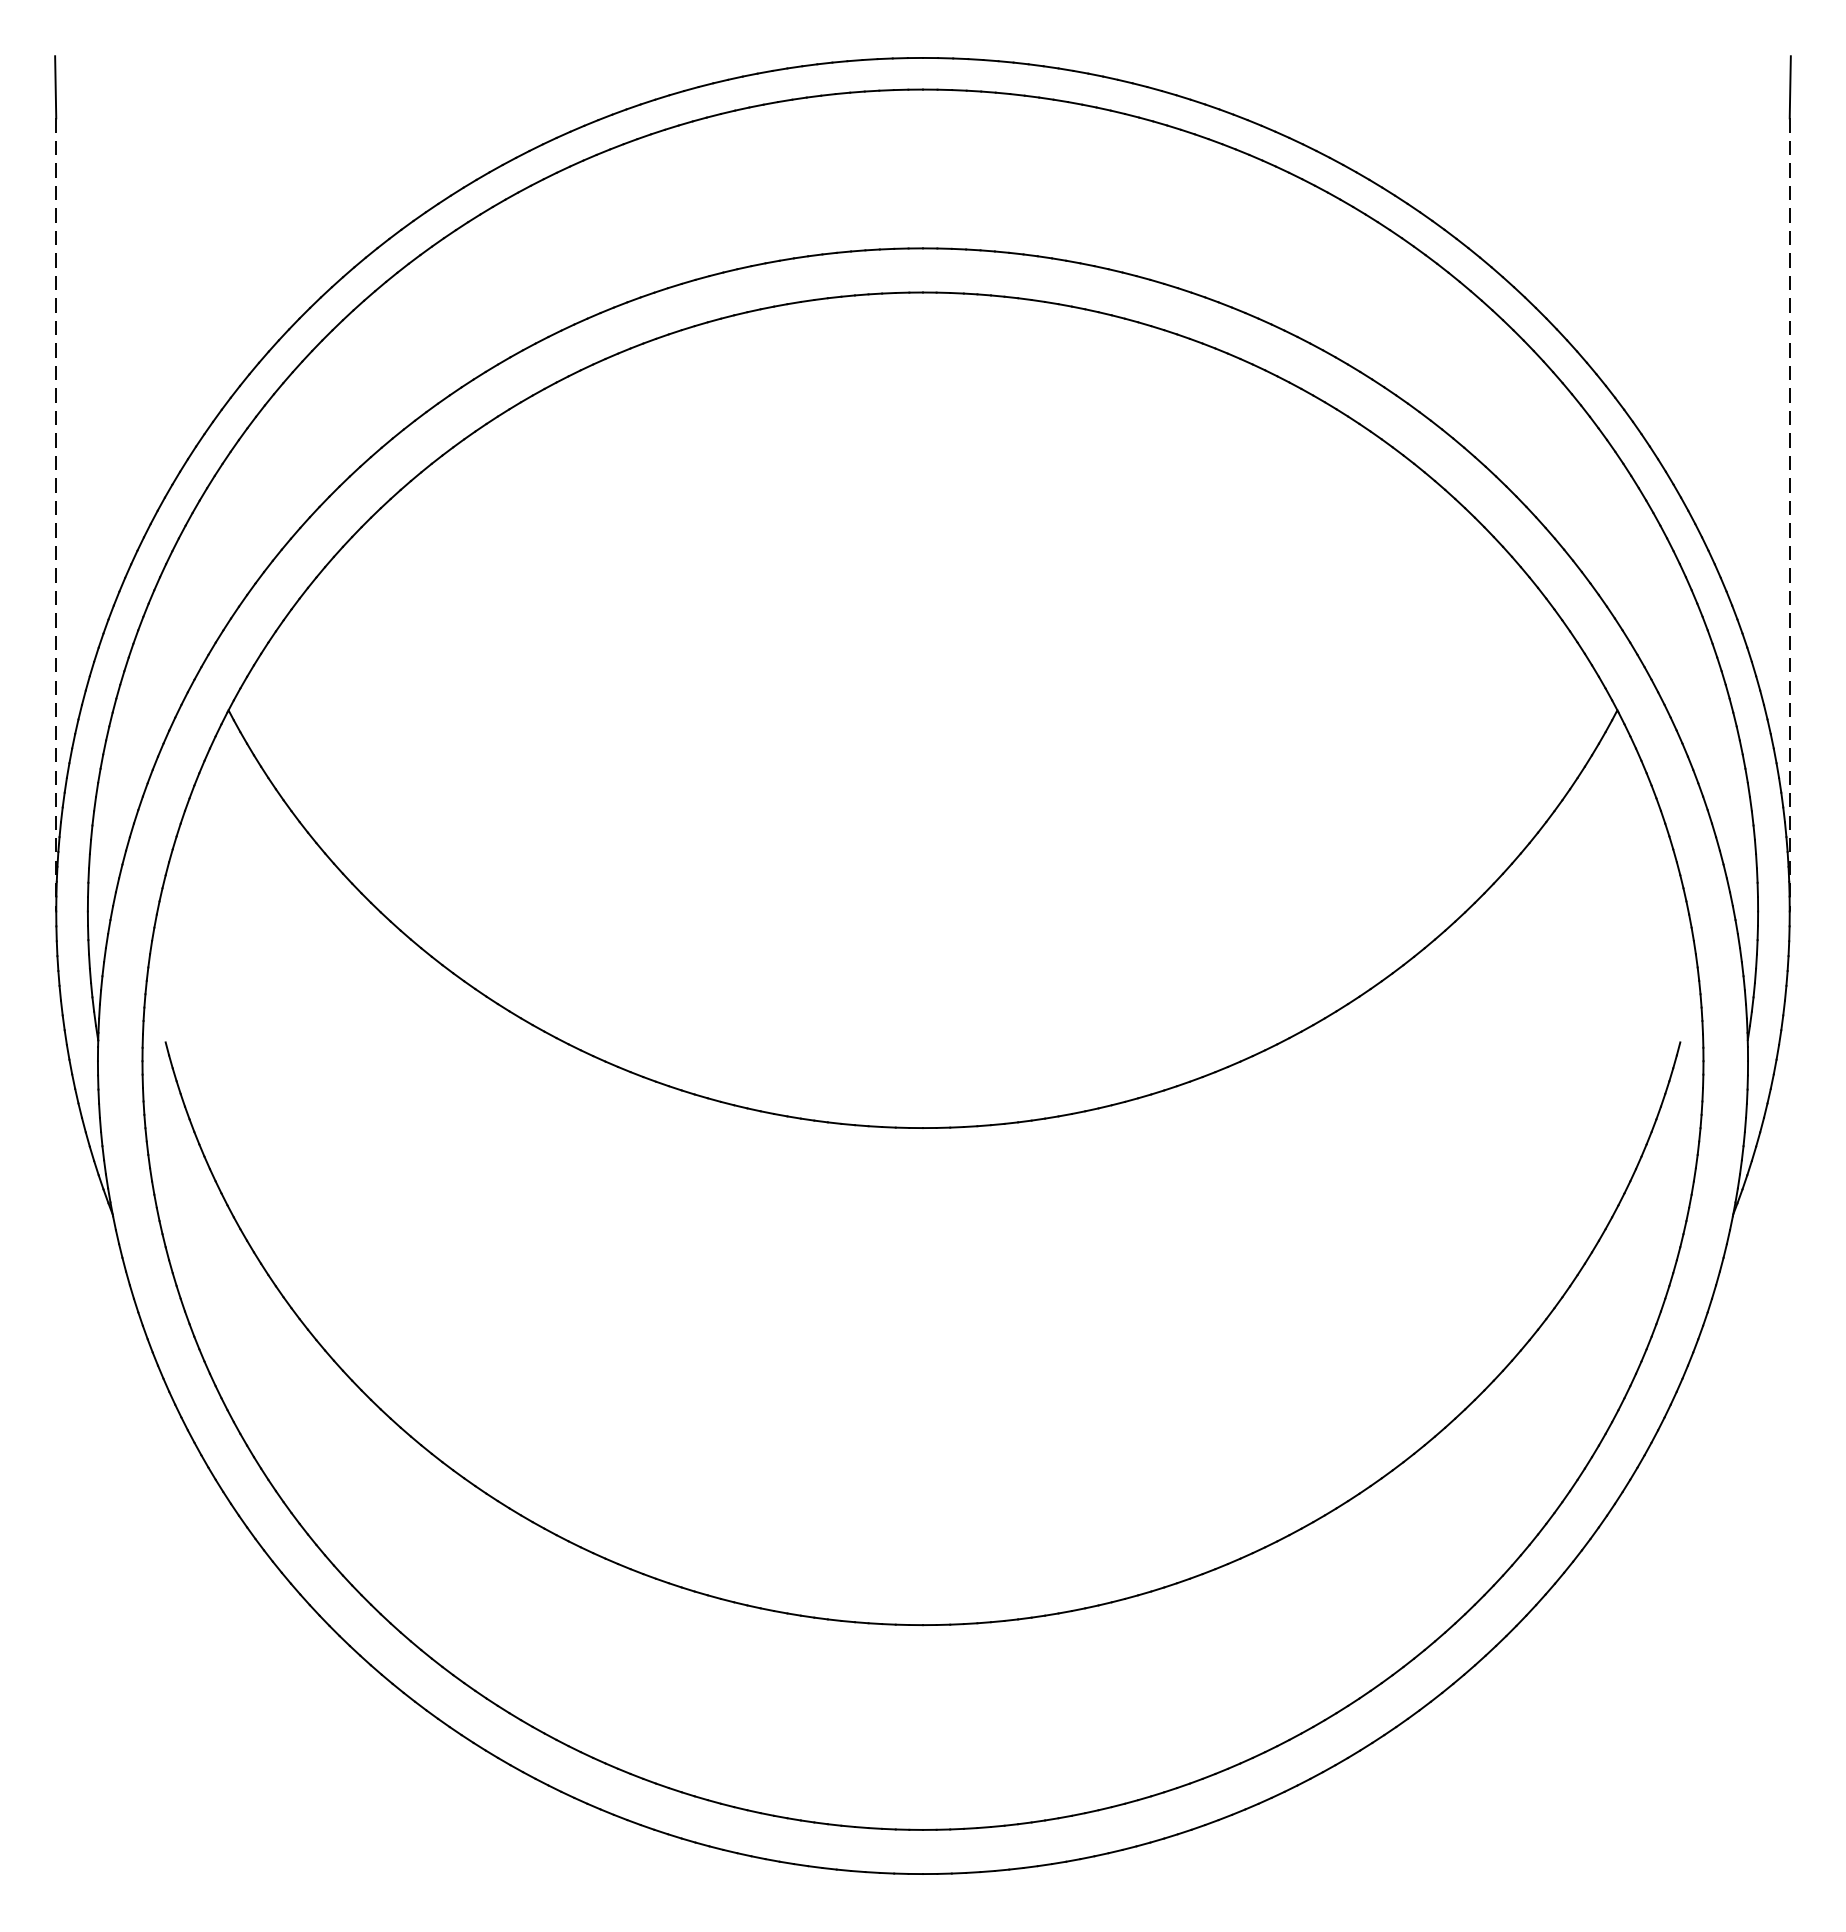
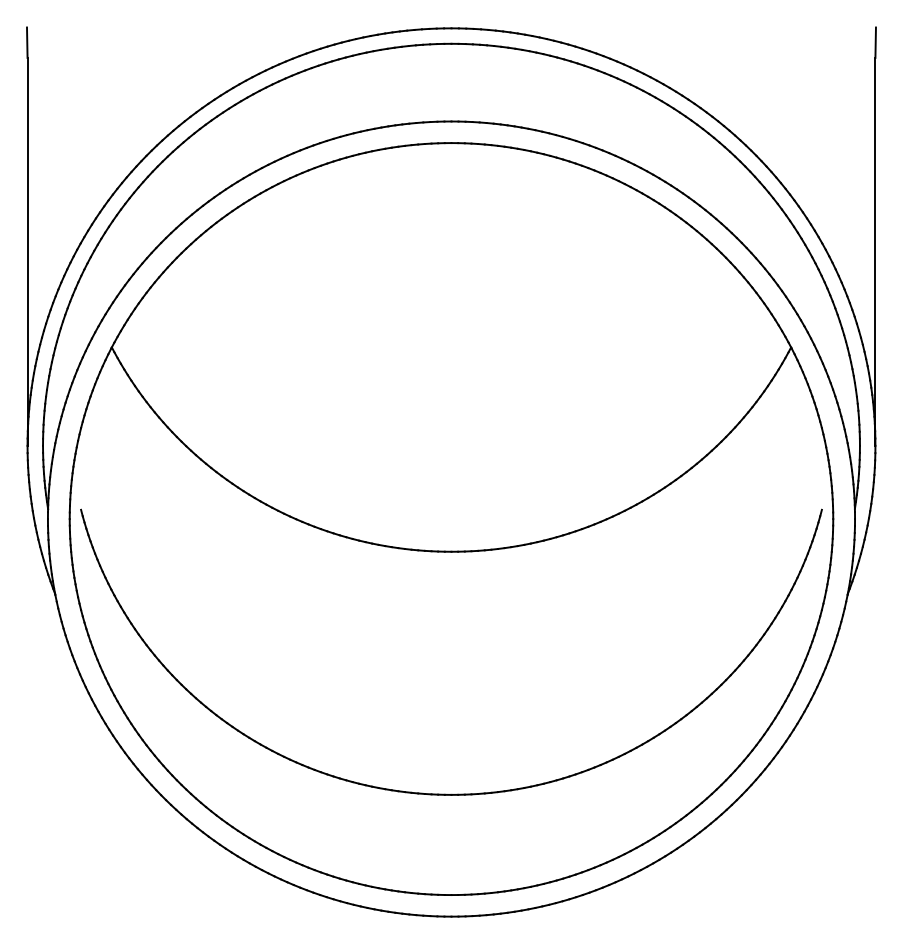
line: (56, 514) -> (27, 251), dashed -> solid
line: (1789, 514) -> (875, 251), dashed -> solid

